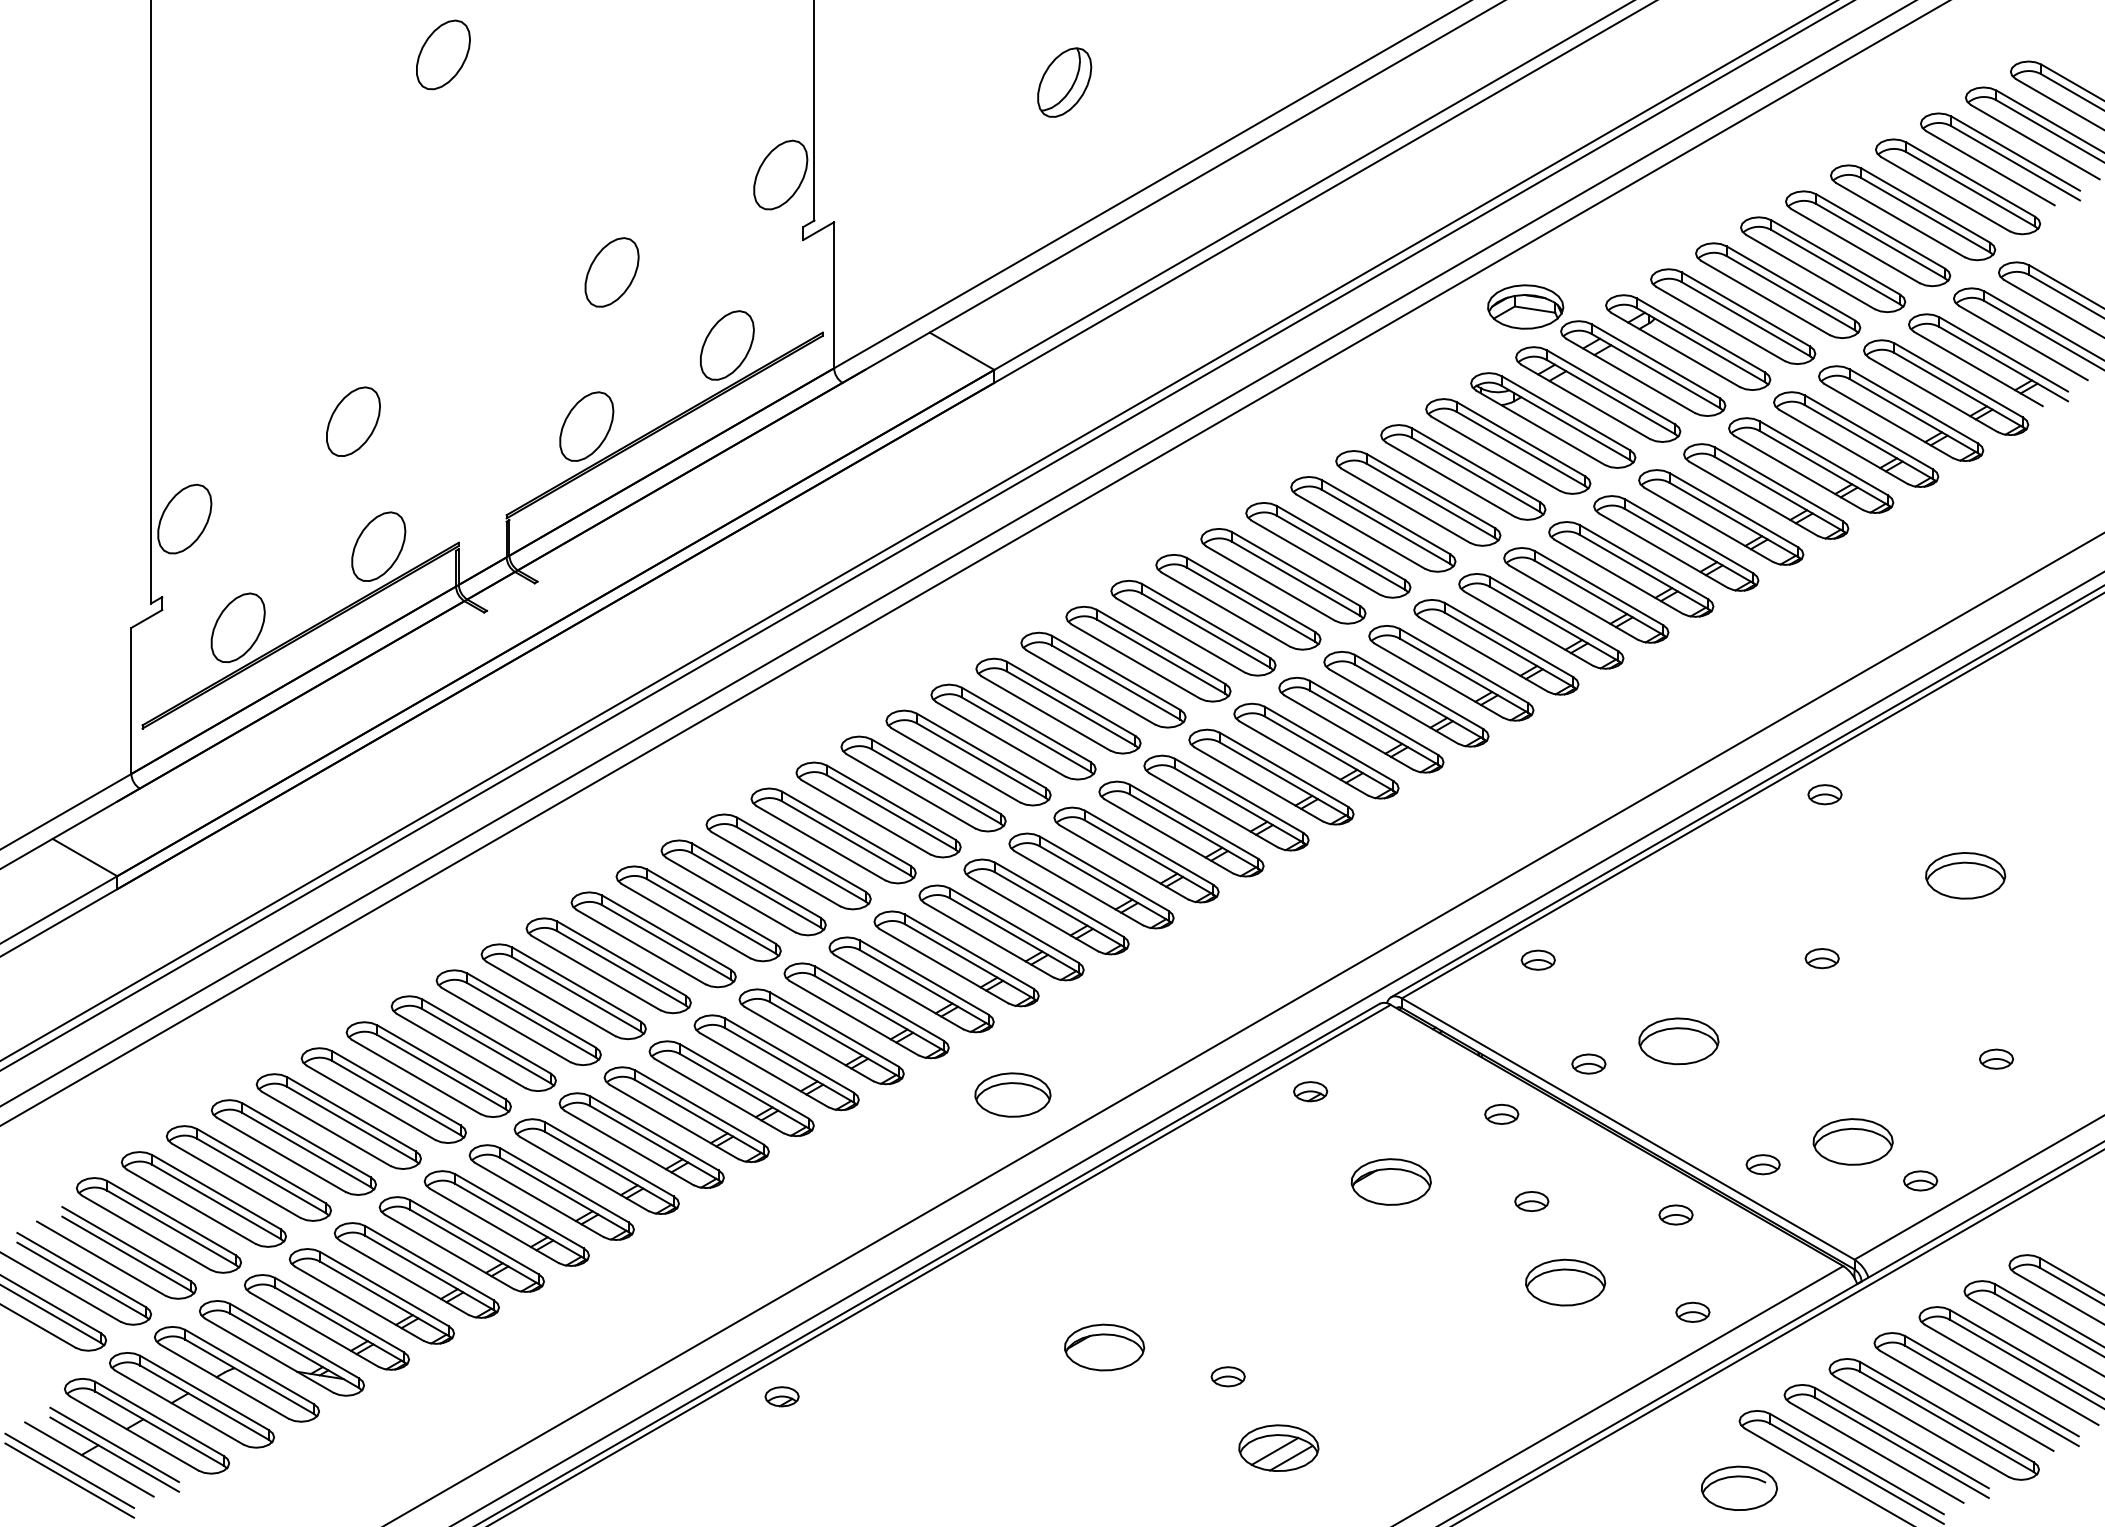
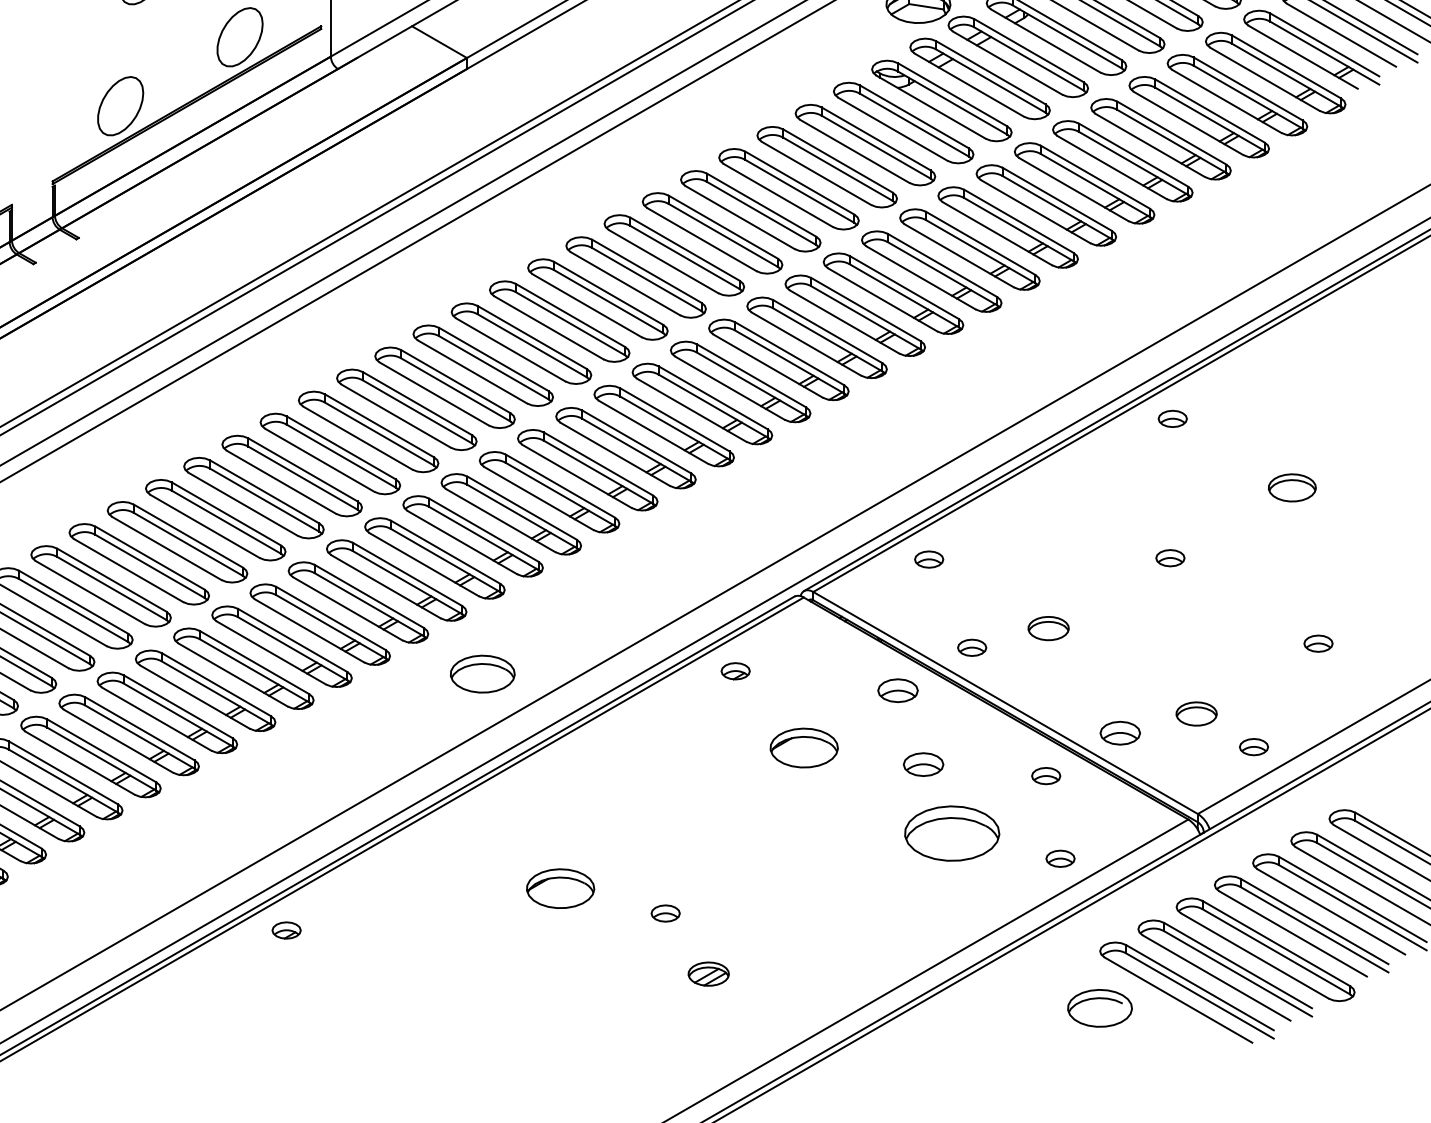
part: (1965, 875) -> (1292, 487), size x0.7
part: (1678, 1041) -> (1048, 628), size x0.6
part: (1501, 1113) -> (897, 689), size x1.4
part: (1852, 1141) -> (1196, 713), size x0.6
part: (1762, 1164) -> (1119, 733), size x1.4
part: (1531, 1201) -> (923, 764), size x1.4
part: (1565, 1282) -> (952, 833), size x1.4
part: (1278, 1447) -> (708, 973), size x0.6

